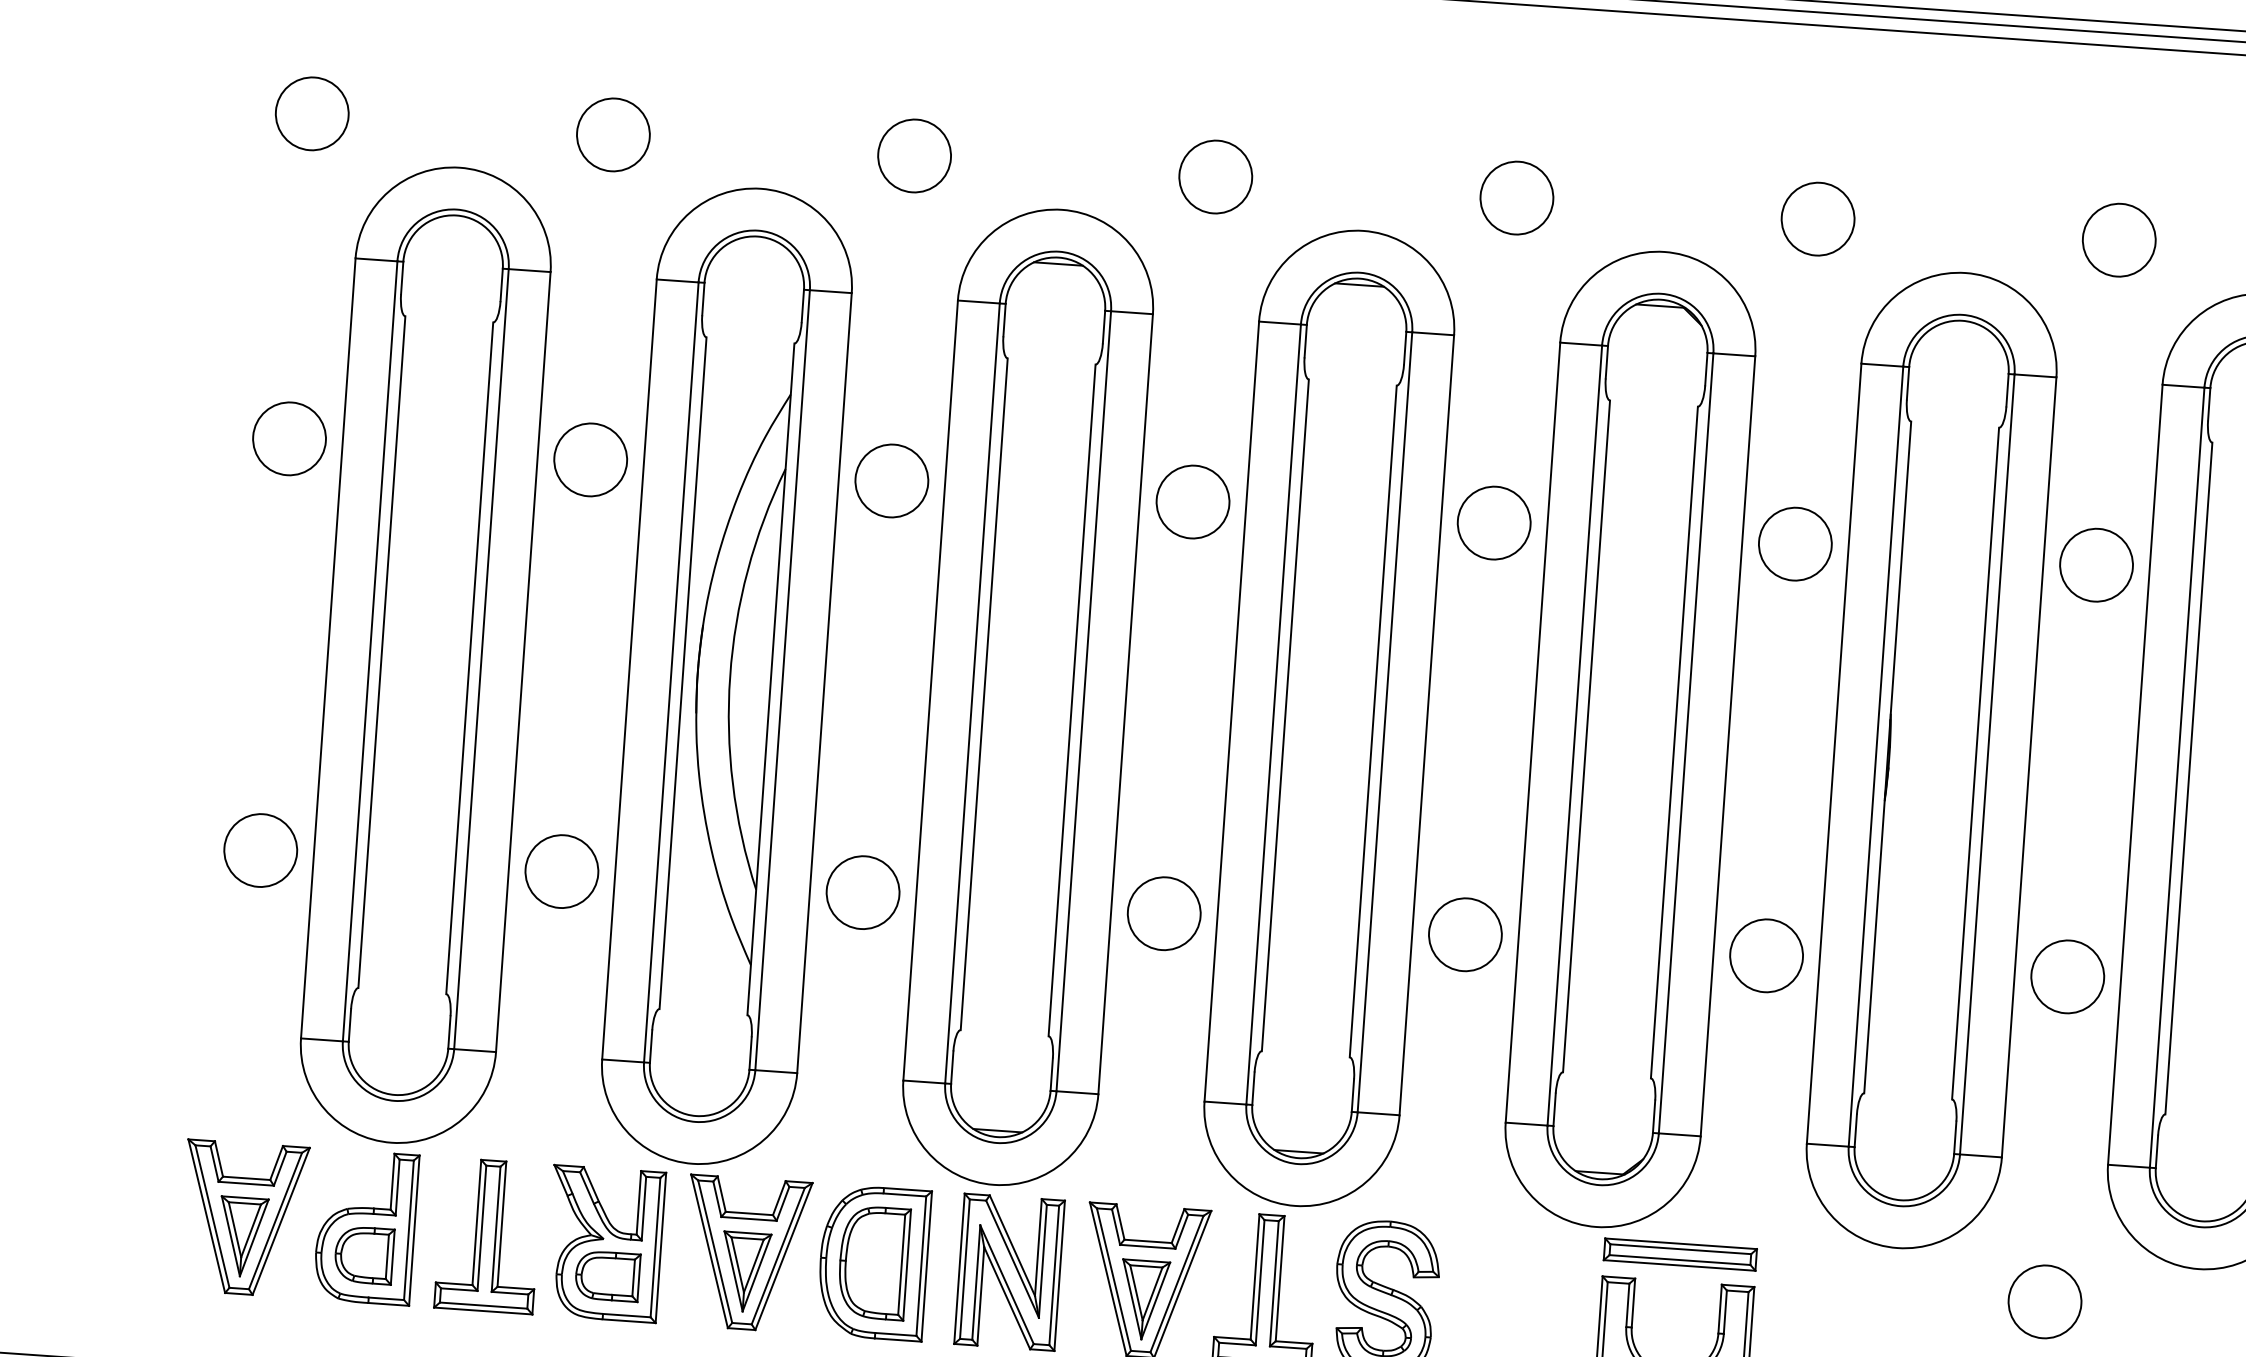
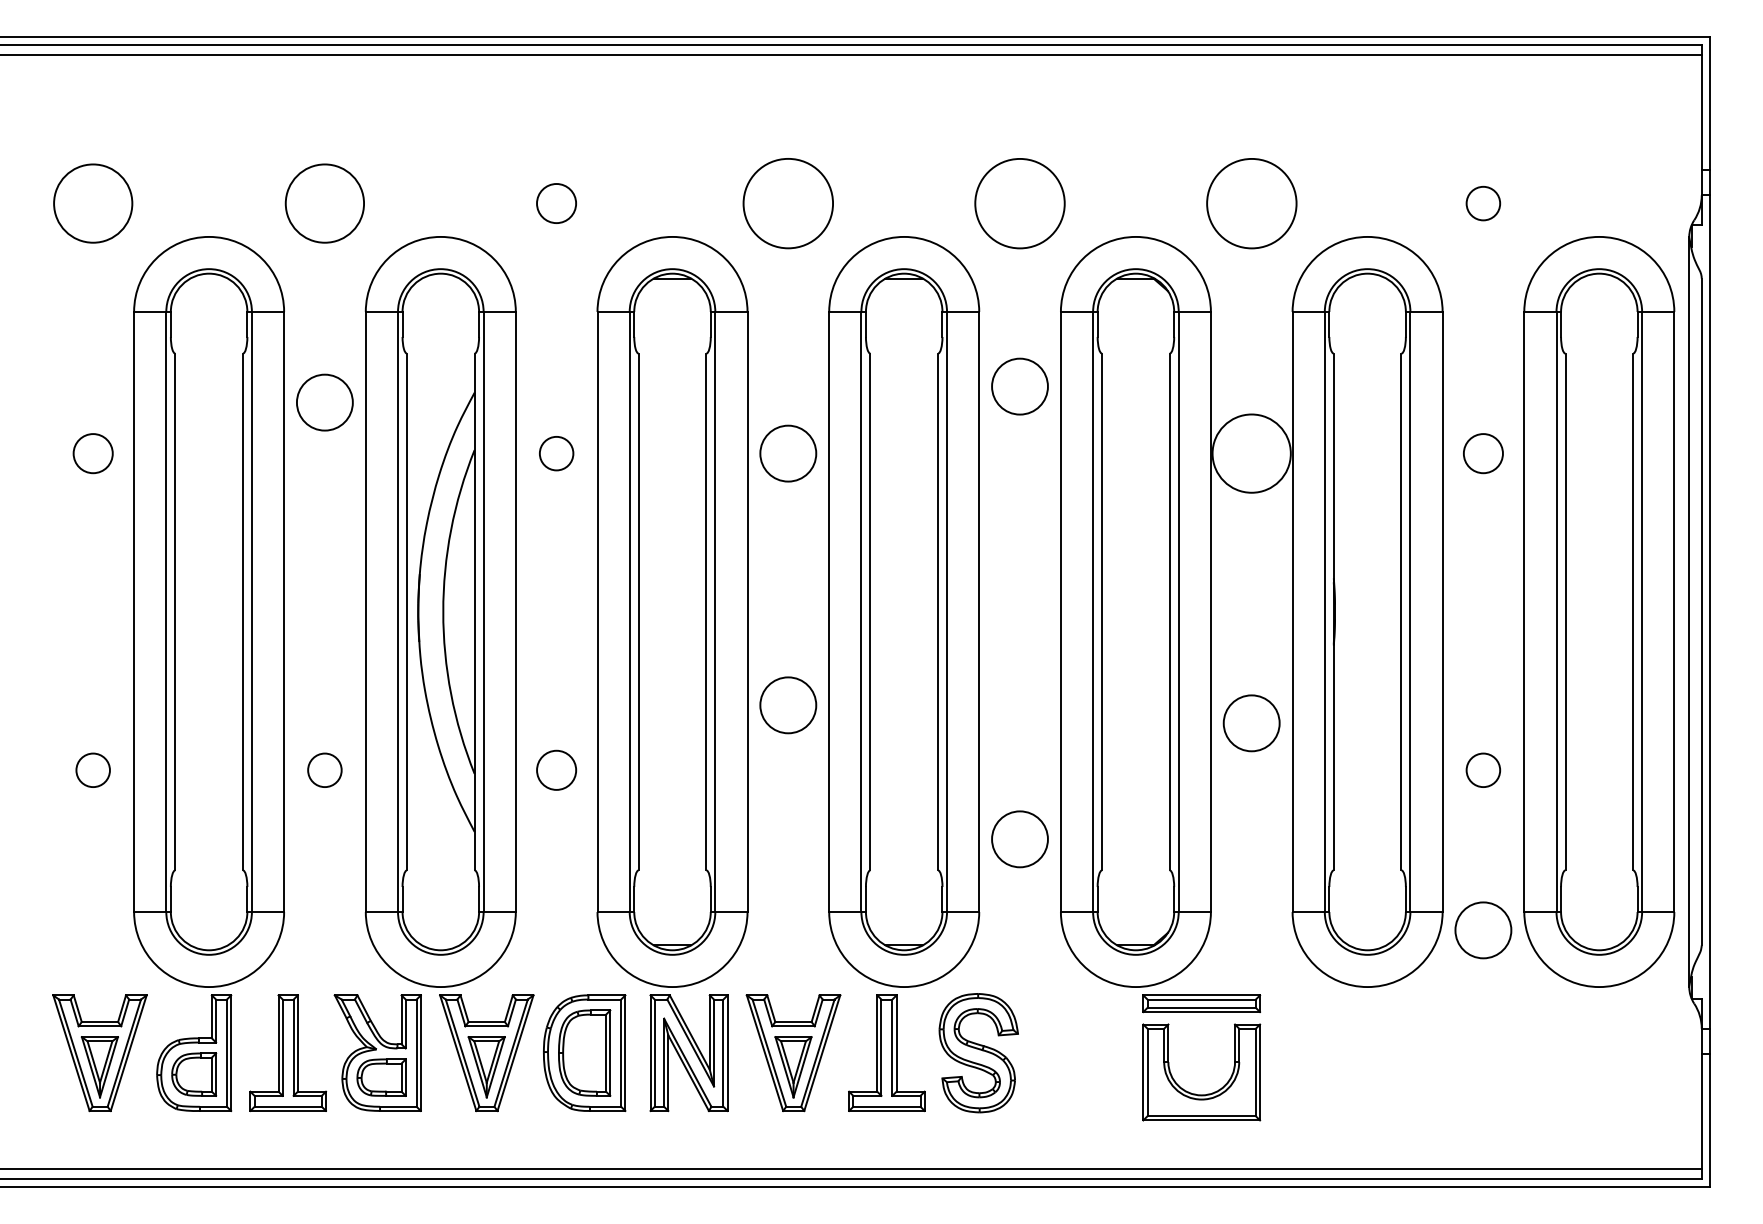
circle: (312, 113) -> (93, 203), size x1.4
circle: (612, 134) -> (324, 203), size x1.4
circle: (914, 155) -> (556, 203), size x0.7
circle: (1216, 176) -> (788, 203), size x1.6
circle: (1516, 197) -> (1019, 203), size x1.6
circle: (1817, 219) -> (1251, 203), size x1.6
circle: (2119, 240) -> (1483, 203), size x0.6
circle: (289, 438) -> (93, 453), size x0.7
circle: (590, 459) -> (324, 402), moved
circle: (891, 480) -> (556, 453), size x0.6
circle: (1493, 522) -> (1019, 386), moved
circle: (1795, 543) -> (1251, 453), size x1.4
circle: (2096, 565) -> (1483, 453), size x0.7
circle: (261, 850) -> (93, 770), size x0.6
circle: (561, 871) -> (324, 770), size x0.6
circle: (862, 892) -> (556, 770), size x0.7
circle: (1164, 913) -> (788, 705), moved
circle: (1464, 934) -> (1019, 839), moved
circle: (1766, 956) -> (1251, 723), moved
circle: (2067, 977) -> (1483, 770), size x0.6
circle: (2045, 1302) -> (1483, 930), moved

